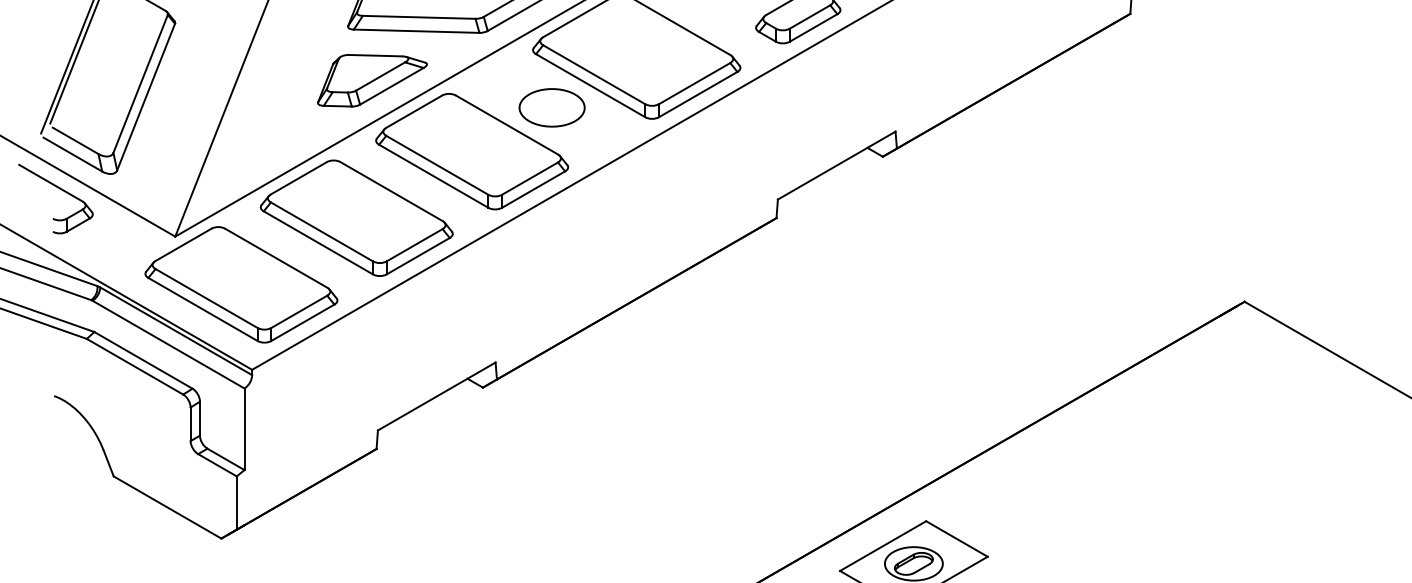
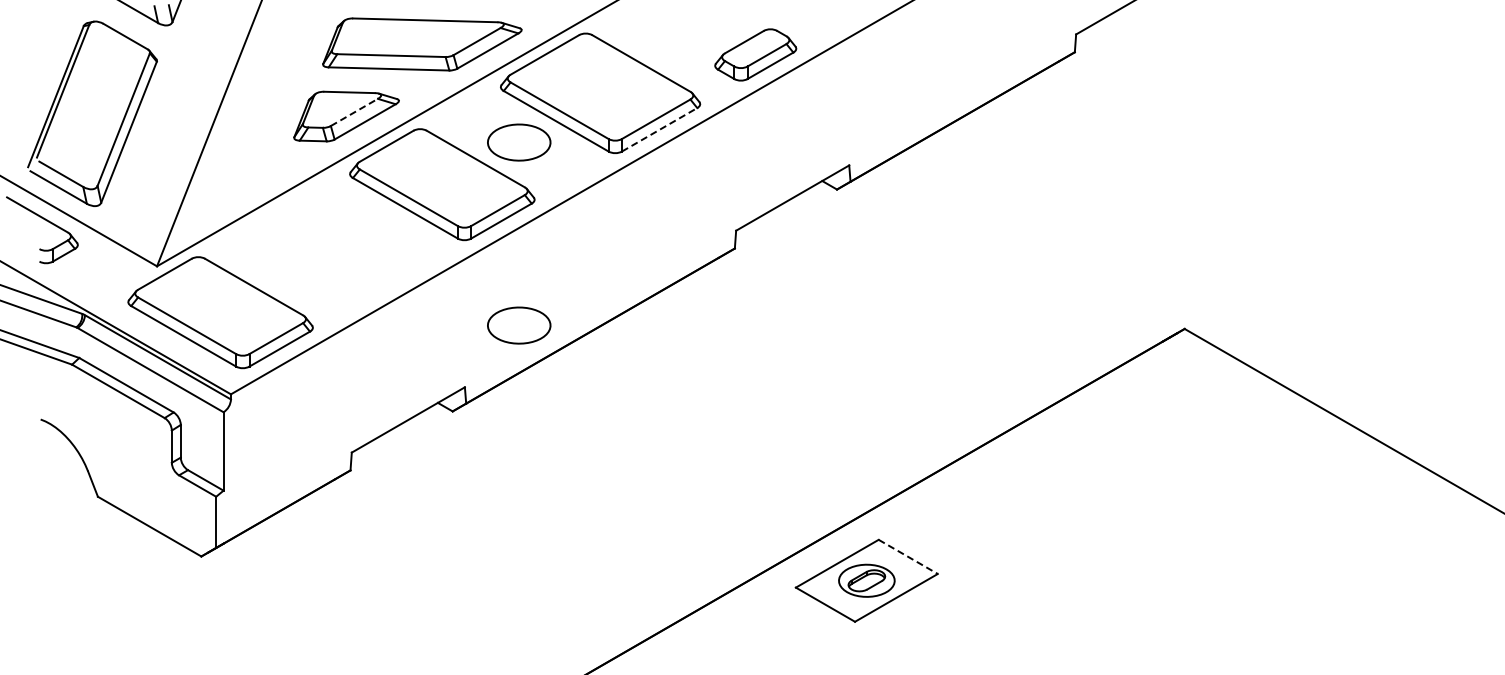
line: (380, 76) -> (354, 112), solid -> dashed
line: (699, 94) -> (660, 129), solid -> dashed
part: (356, 218) -> (331, 248), removed
part: (552, 298) -> (519, 325), added
line: (957, 539) -> (908, 557), solid -> dashed

